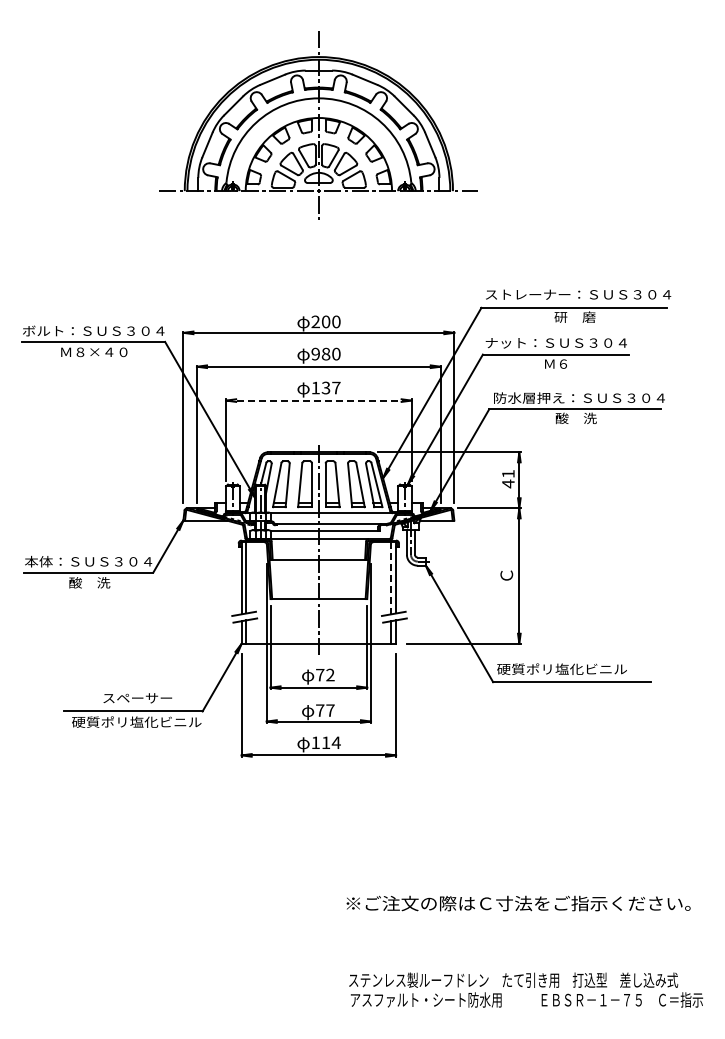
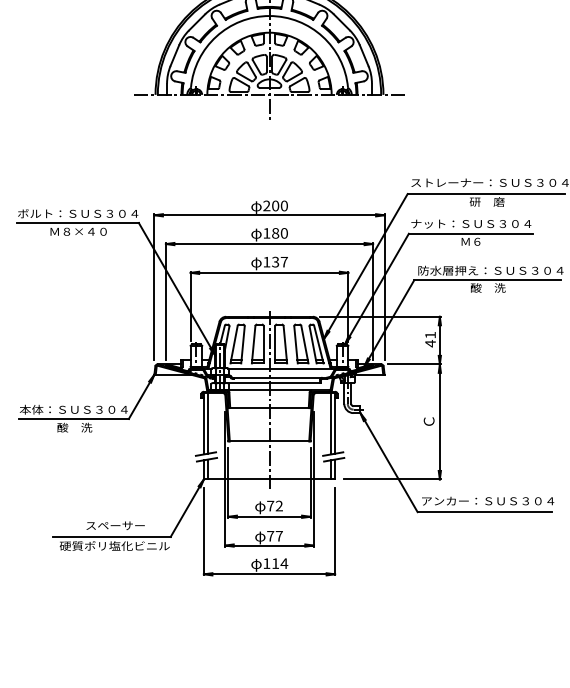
text: (315, 353) -> (266, 232), 980 -> 180
line: (318, 400) -> (269, 272), dashed -> solid
line: (391, 578) -> (331, 424), dashed -> solid
text: (575, 668) -> (487, 500), 硬質ポリ塩化ビニル -> アンカー：ＳＵＳ３０４

